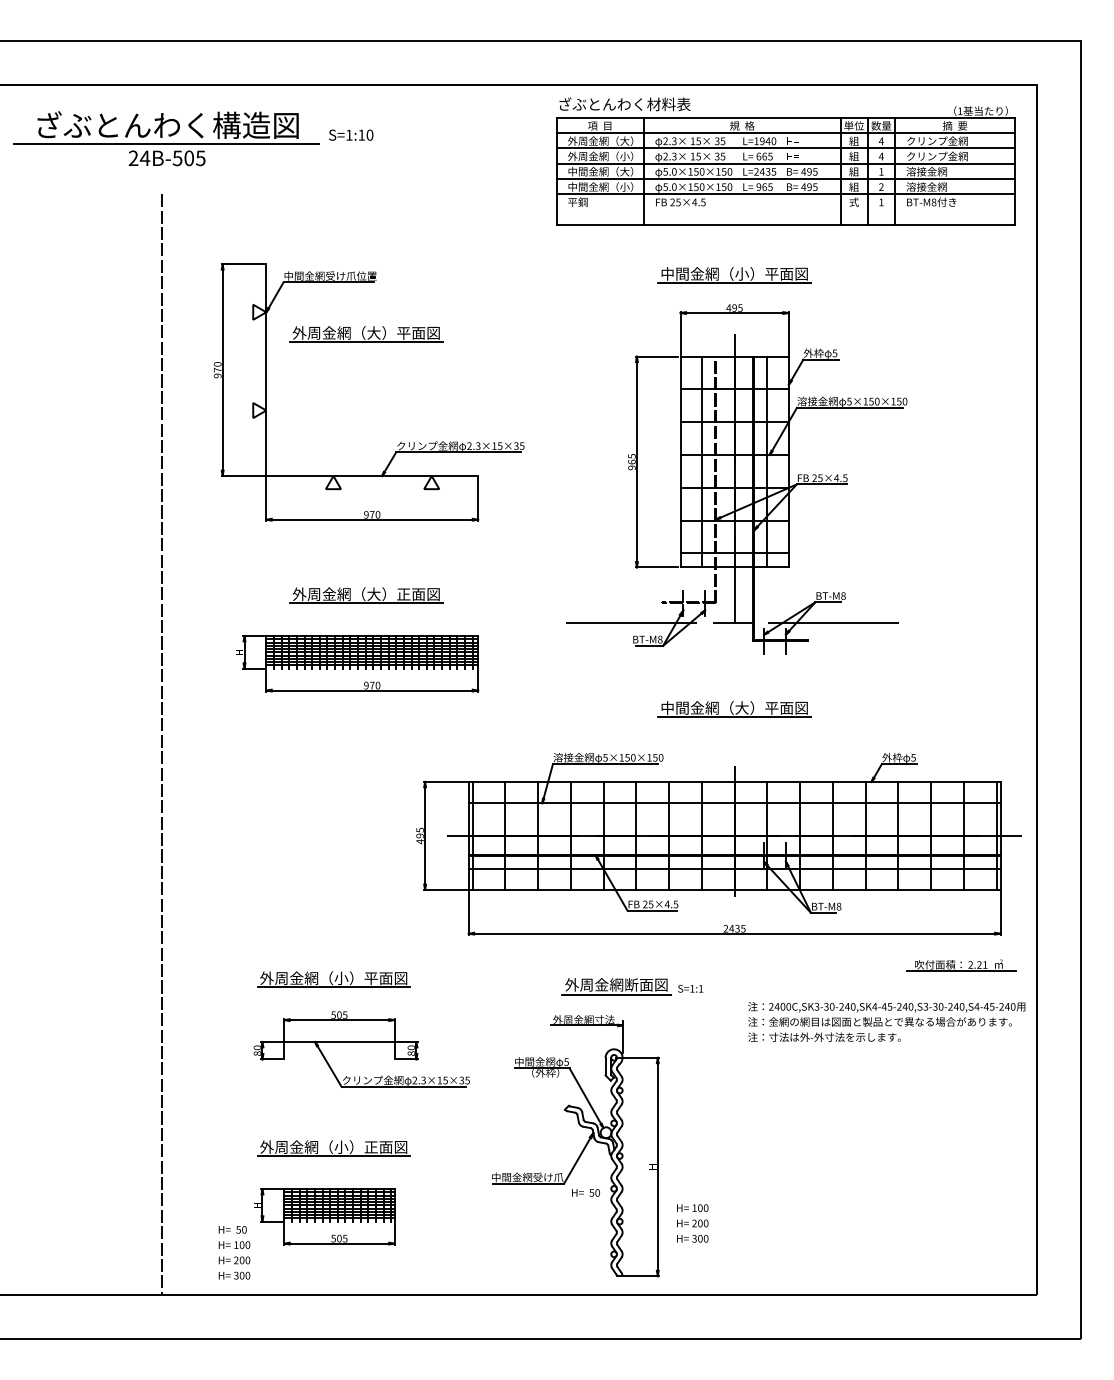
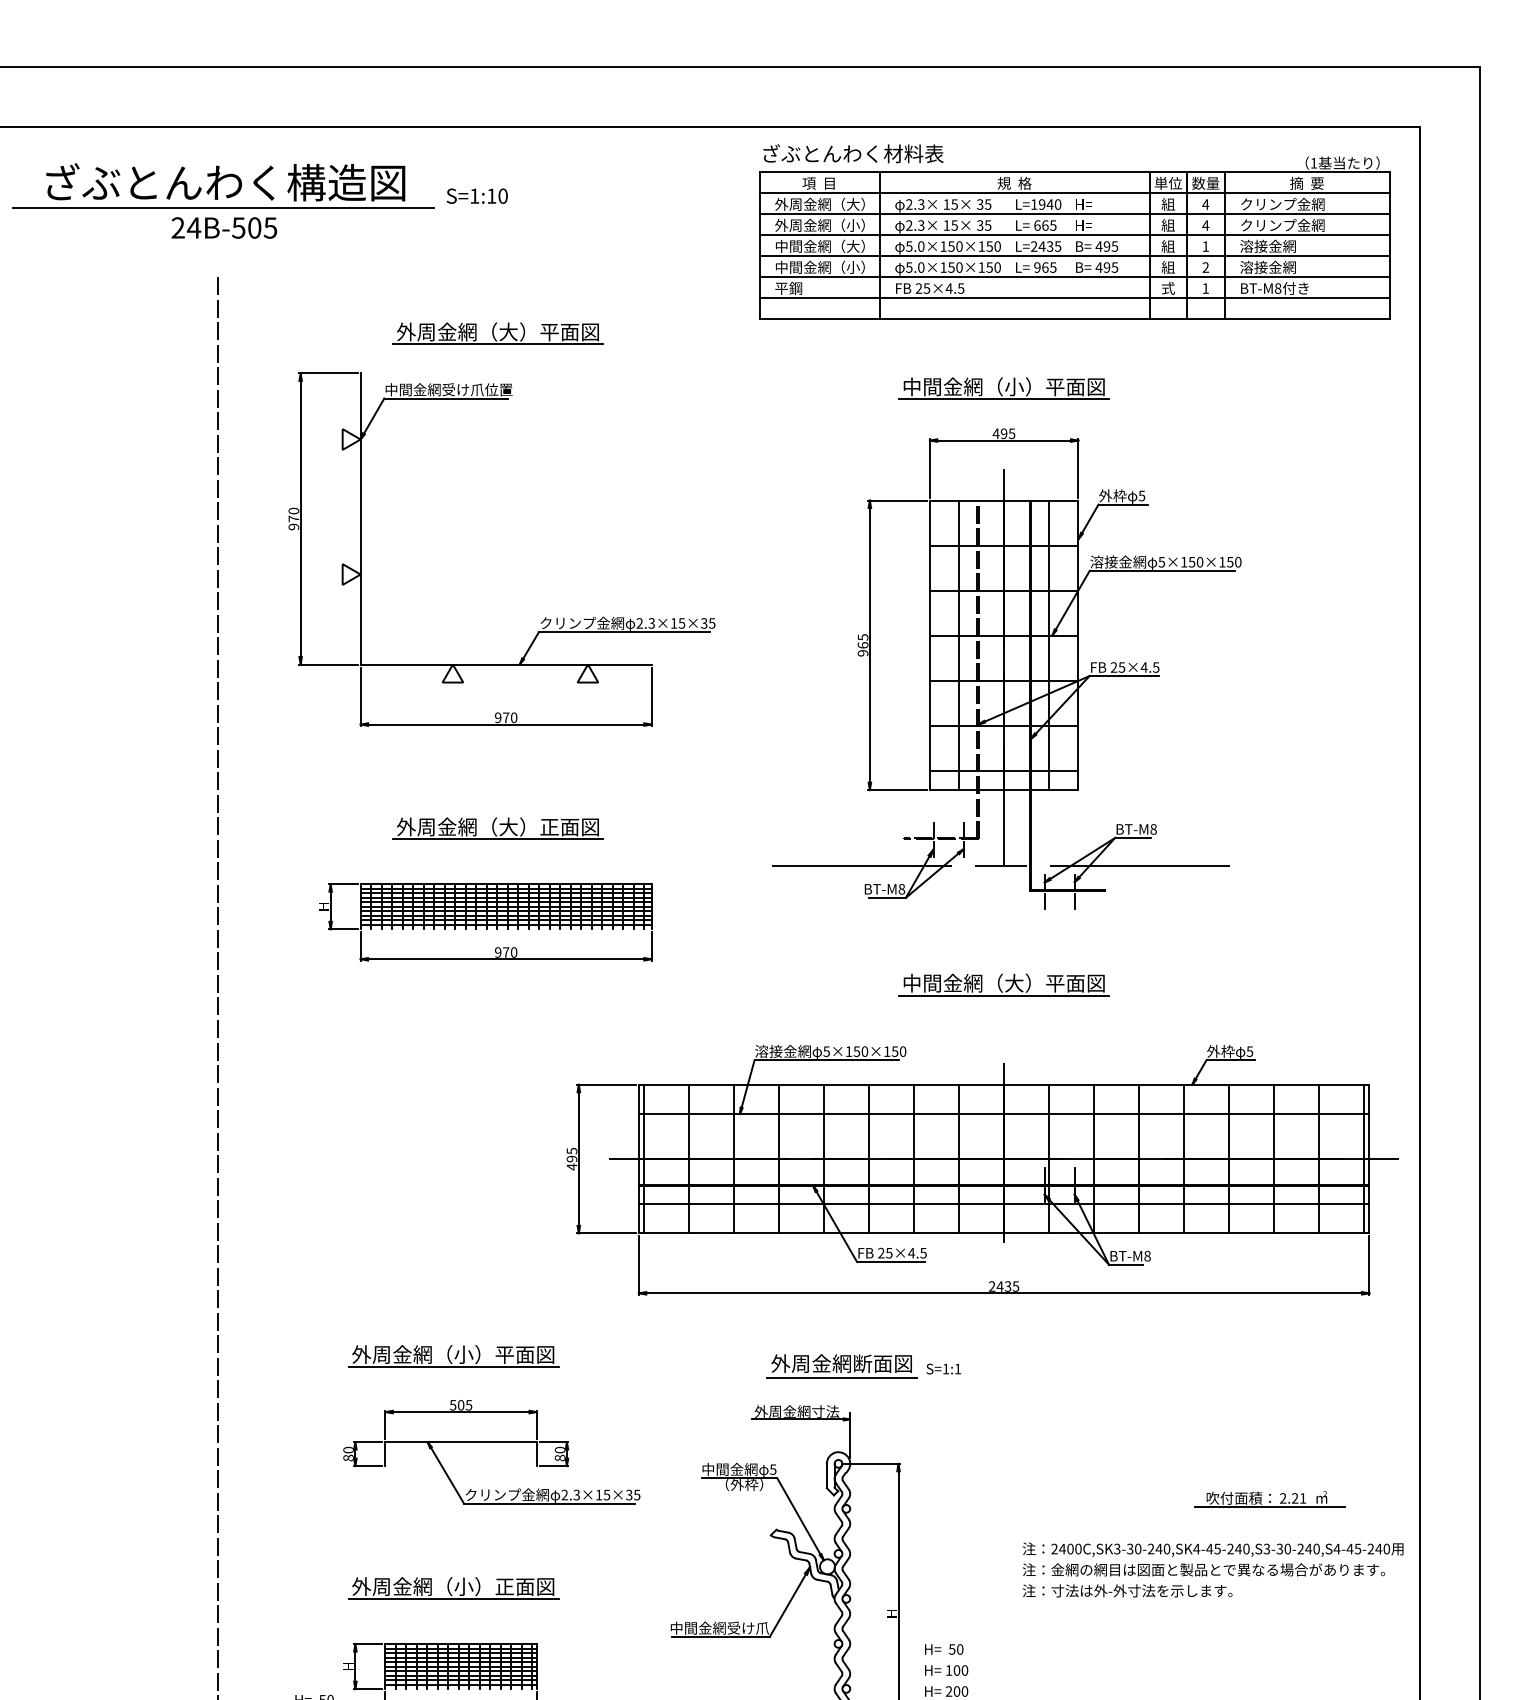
line: (785, 209) -> (1074, 298), added
part: (366, 334) -> (498, 334), moved
part: (961, 965) -> (1270, 1499), moved
text: (886, 1021) -> (1212, 1569), moved
text: (585, 1192) -> (943, 1648), moved

